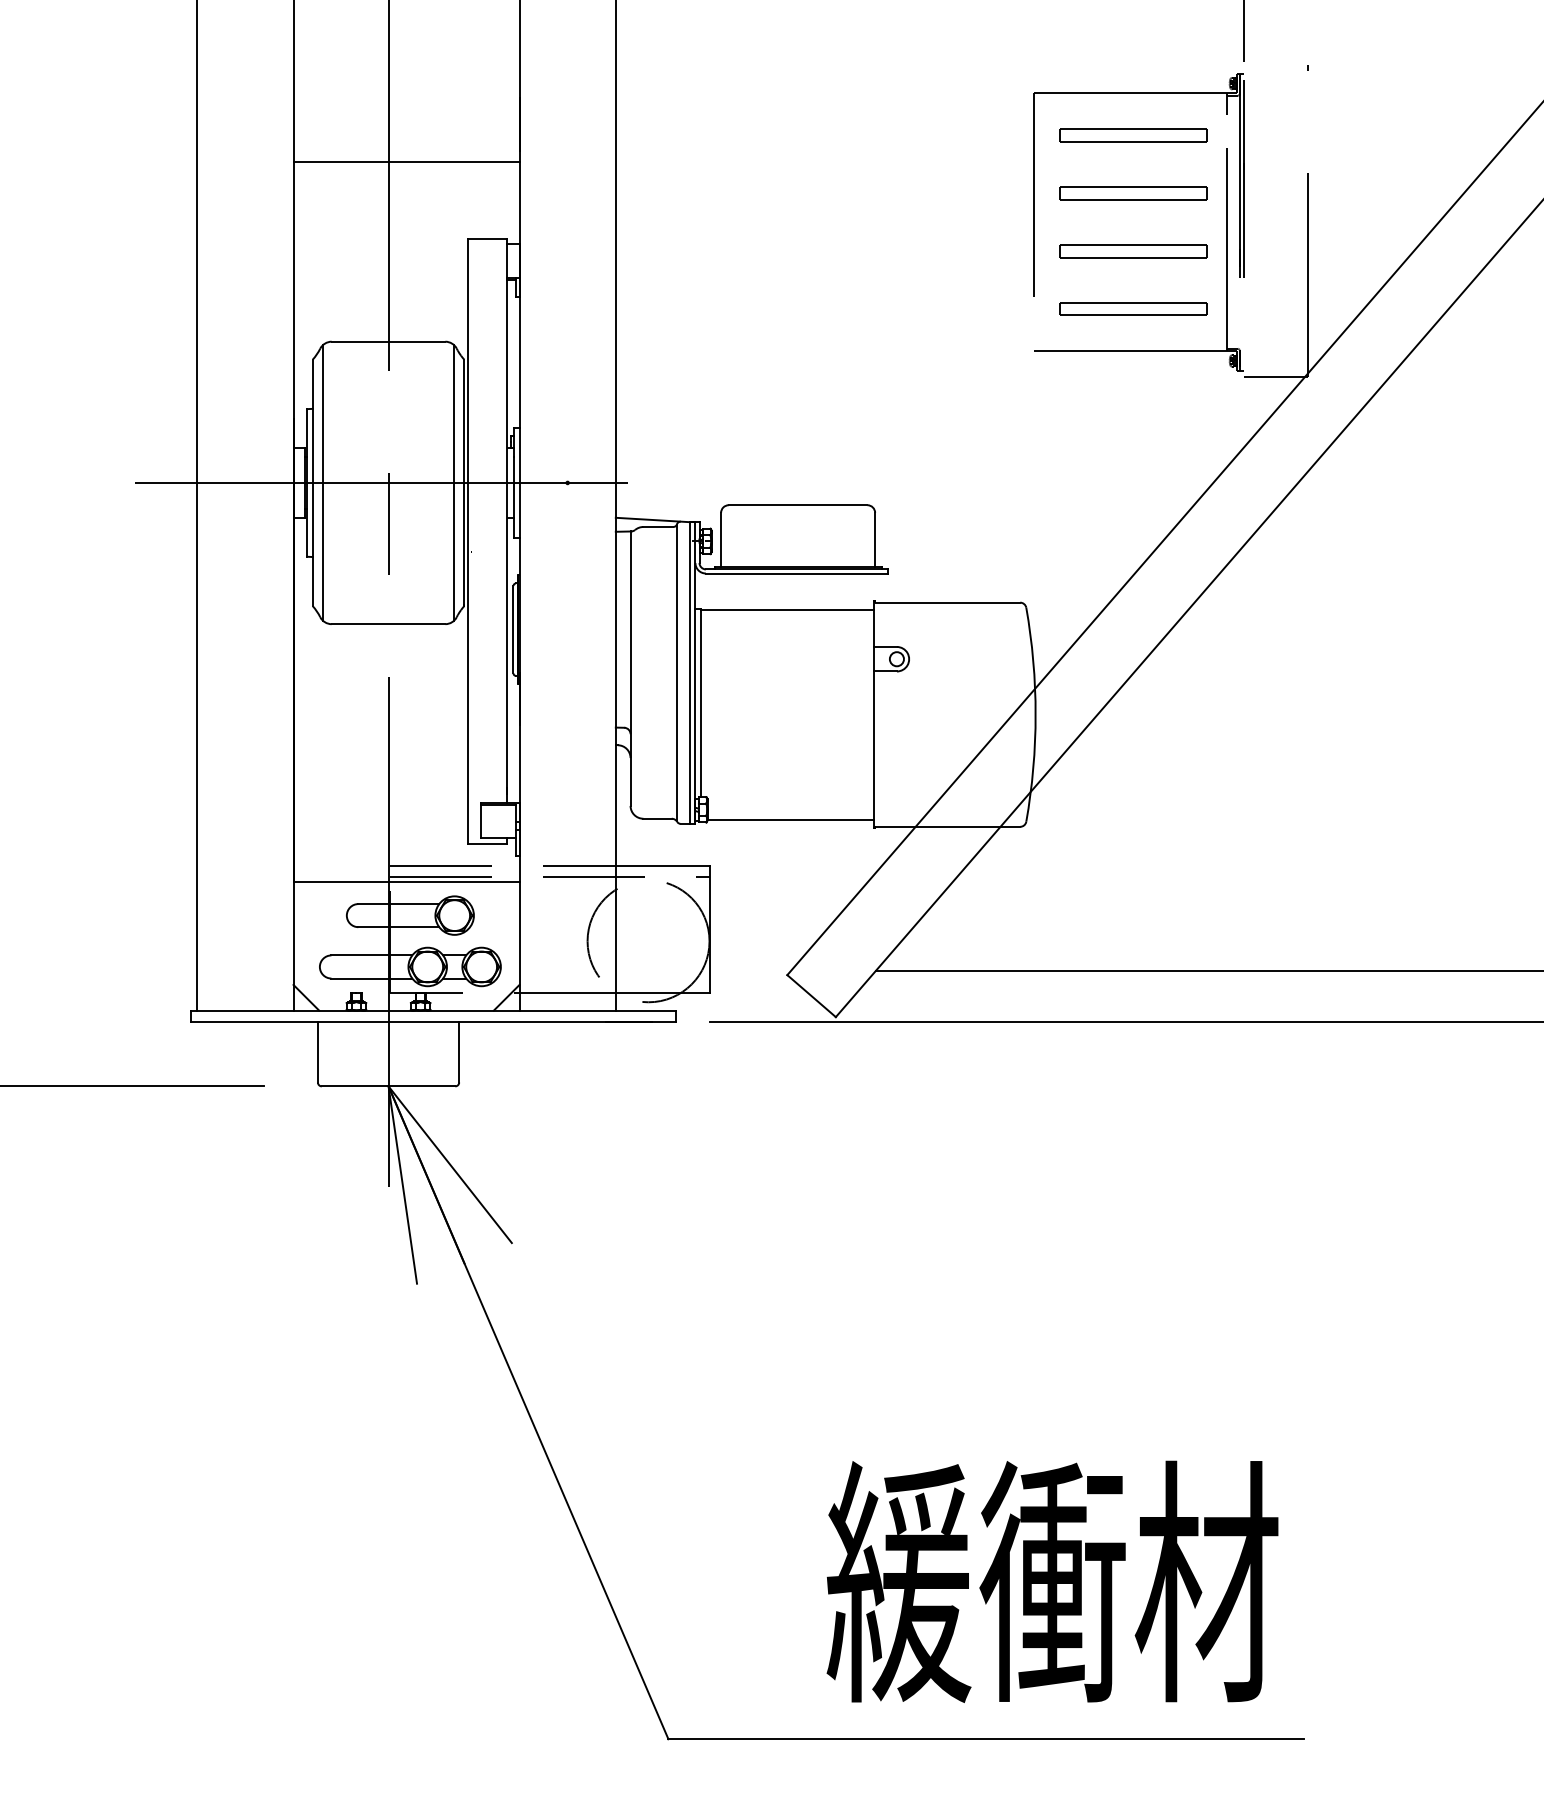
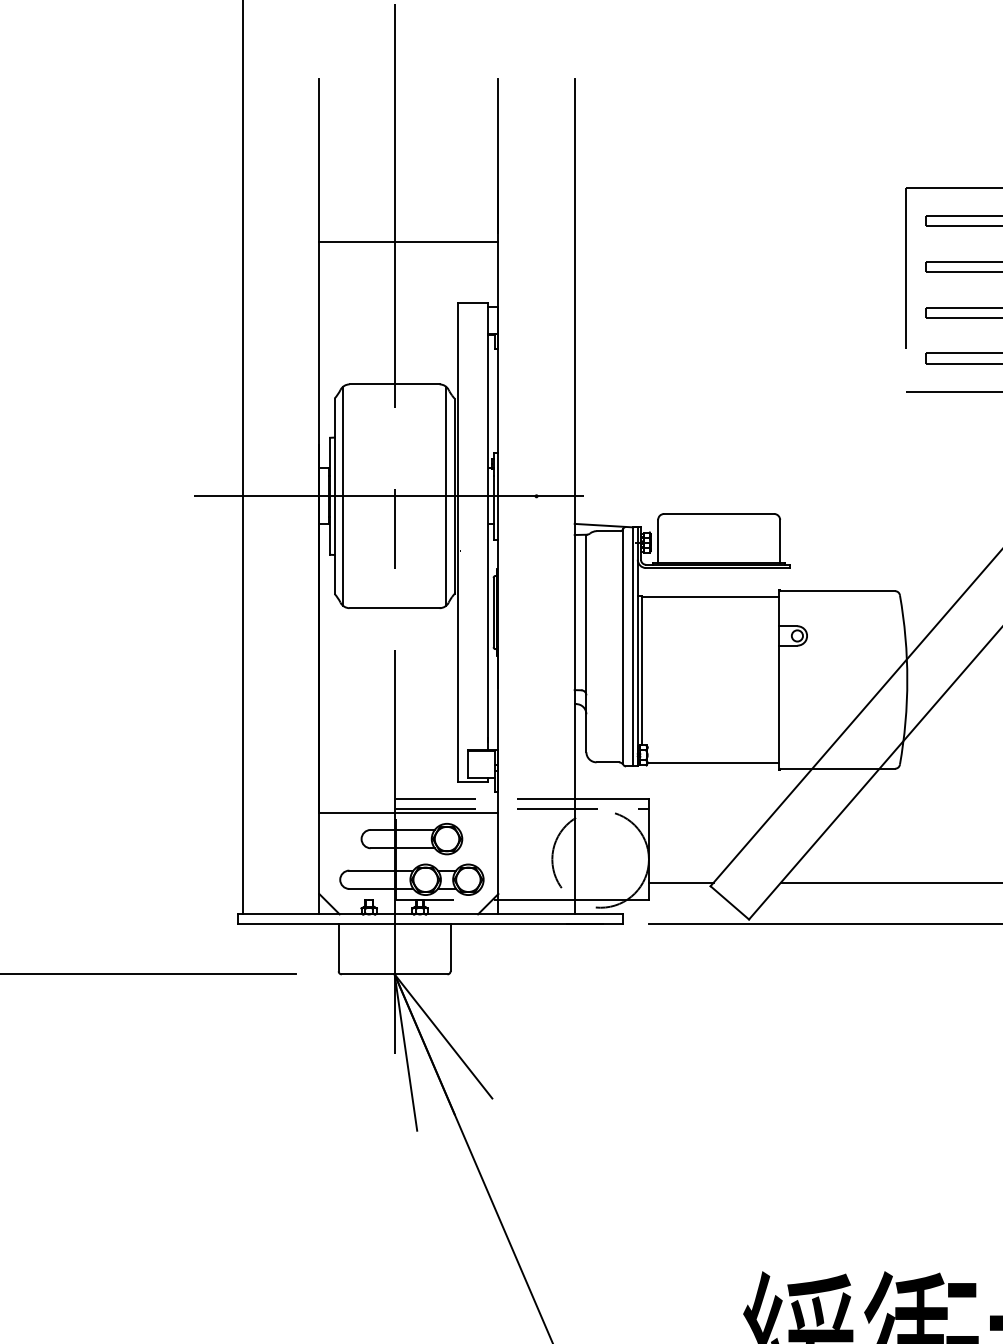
line: (750, 970) -> (681, 882), added

